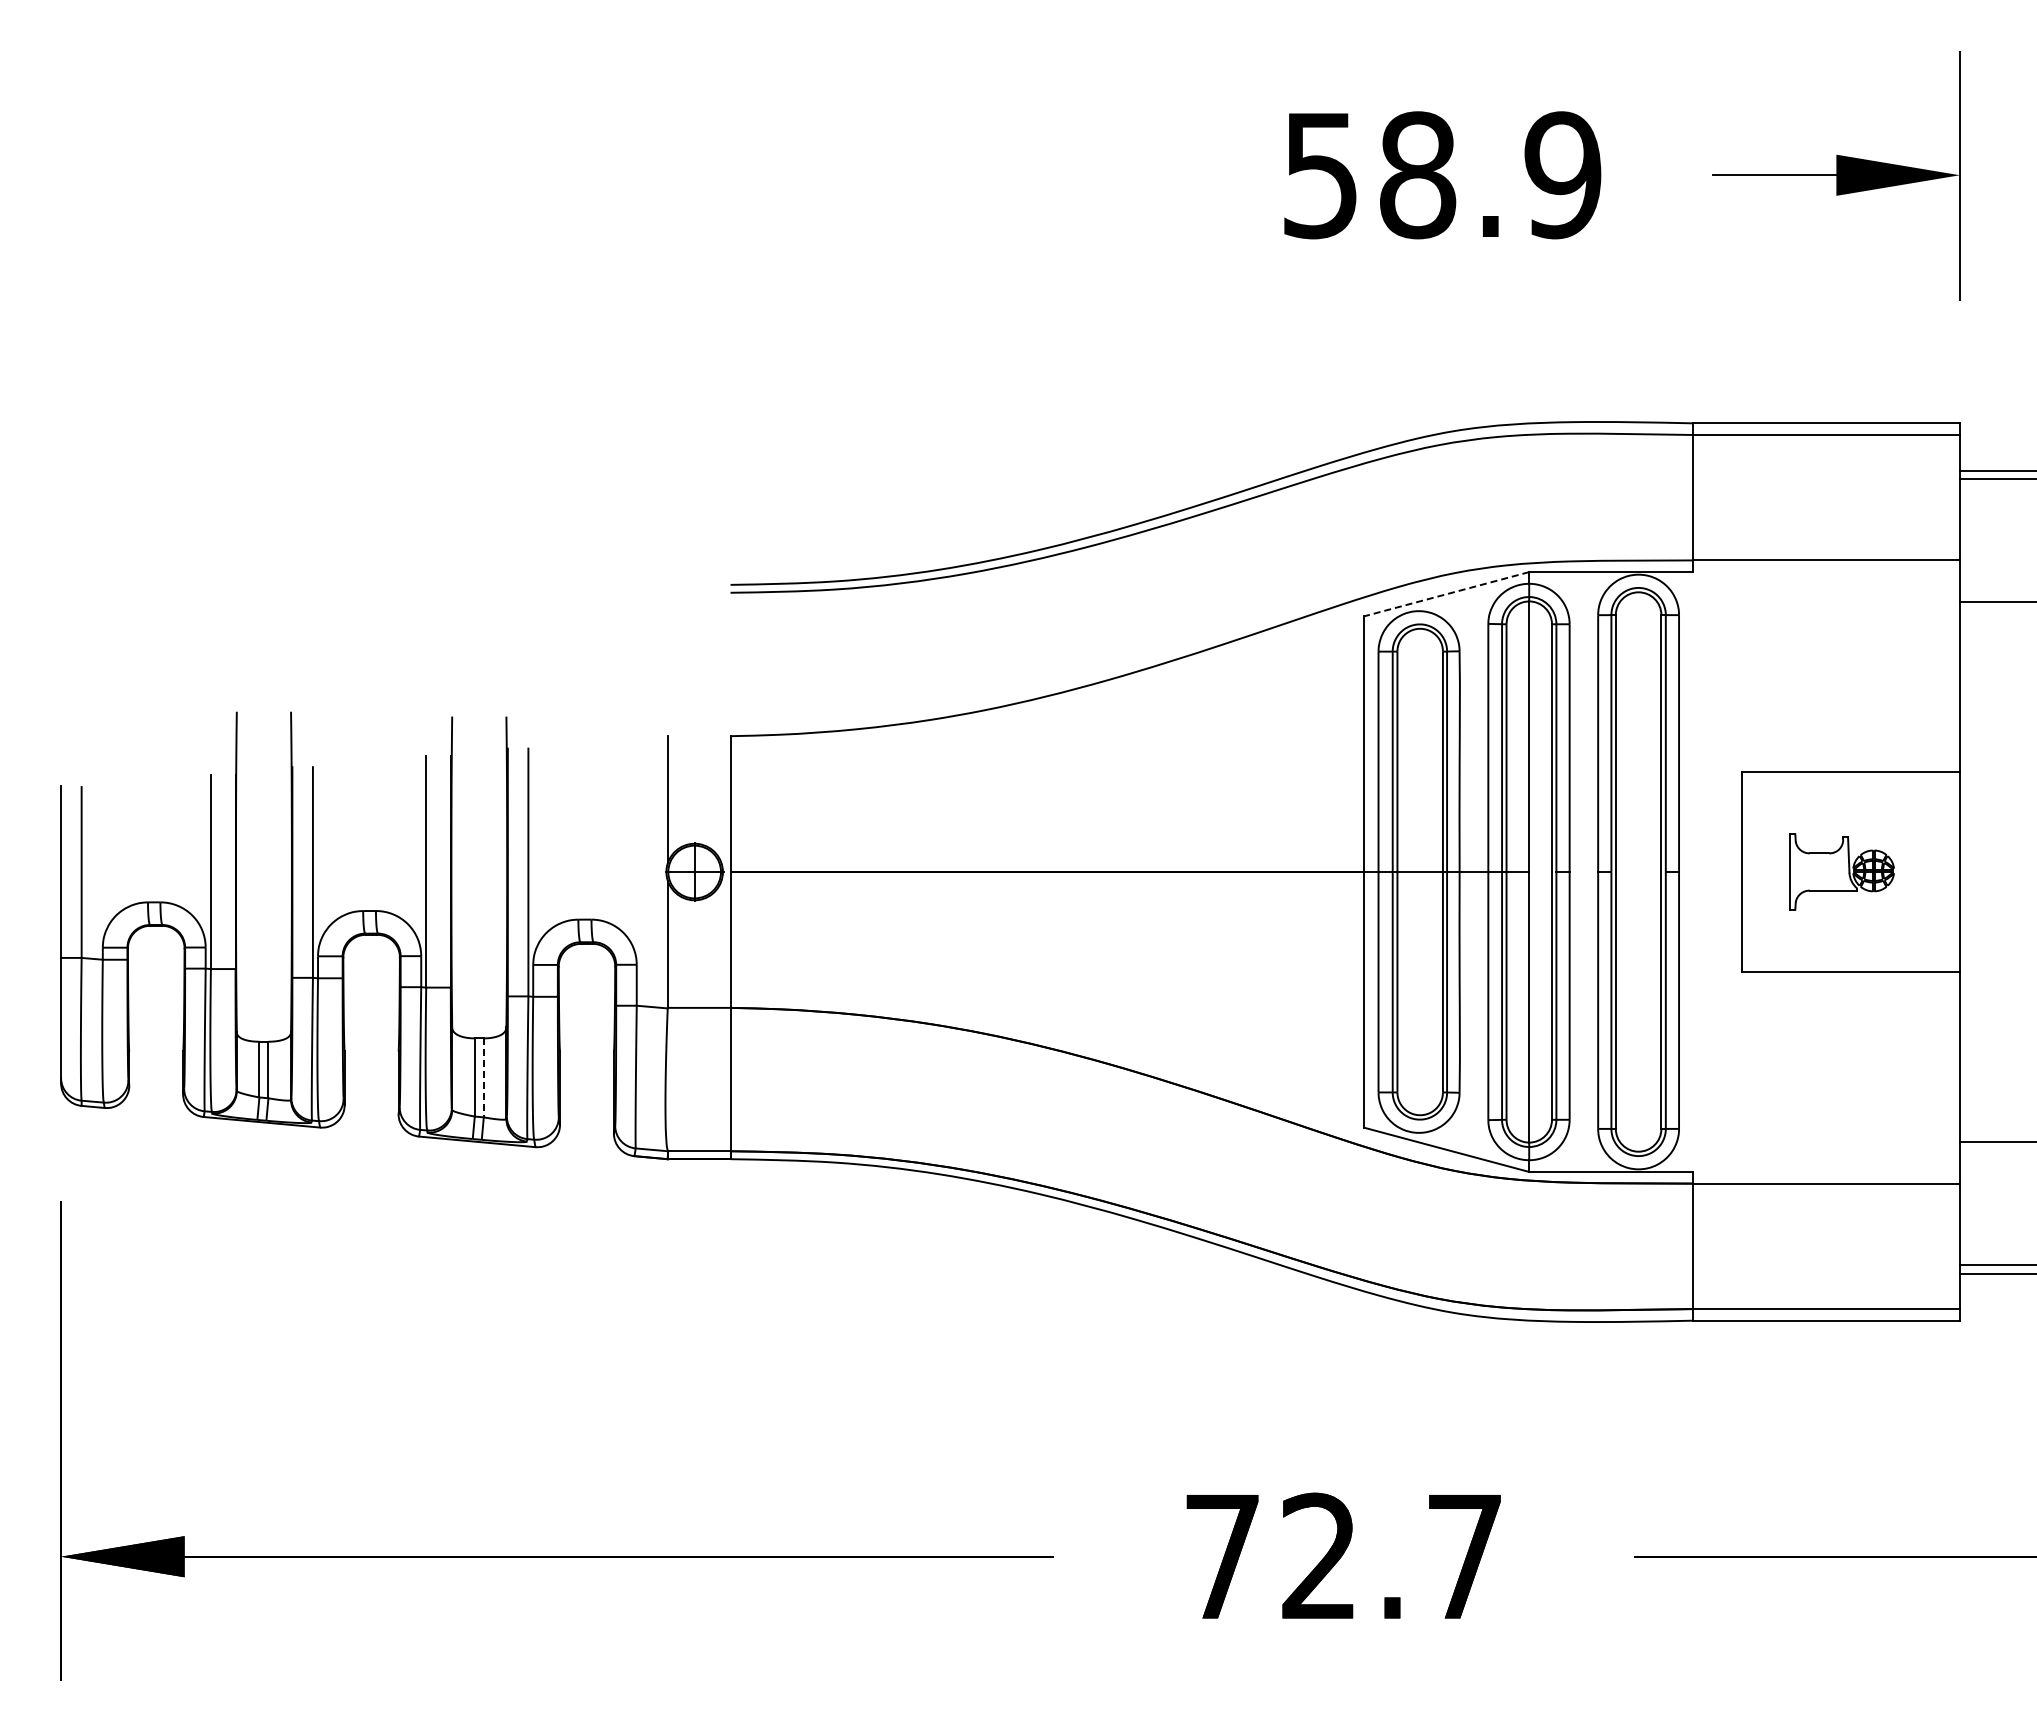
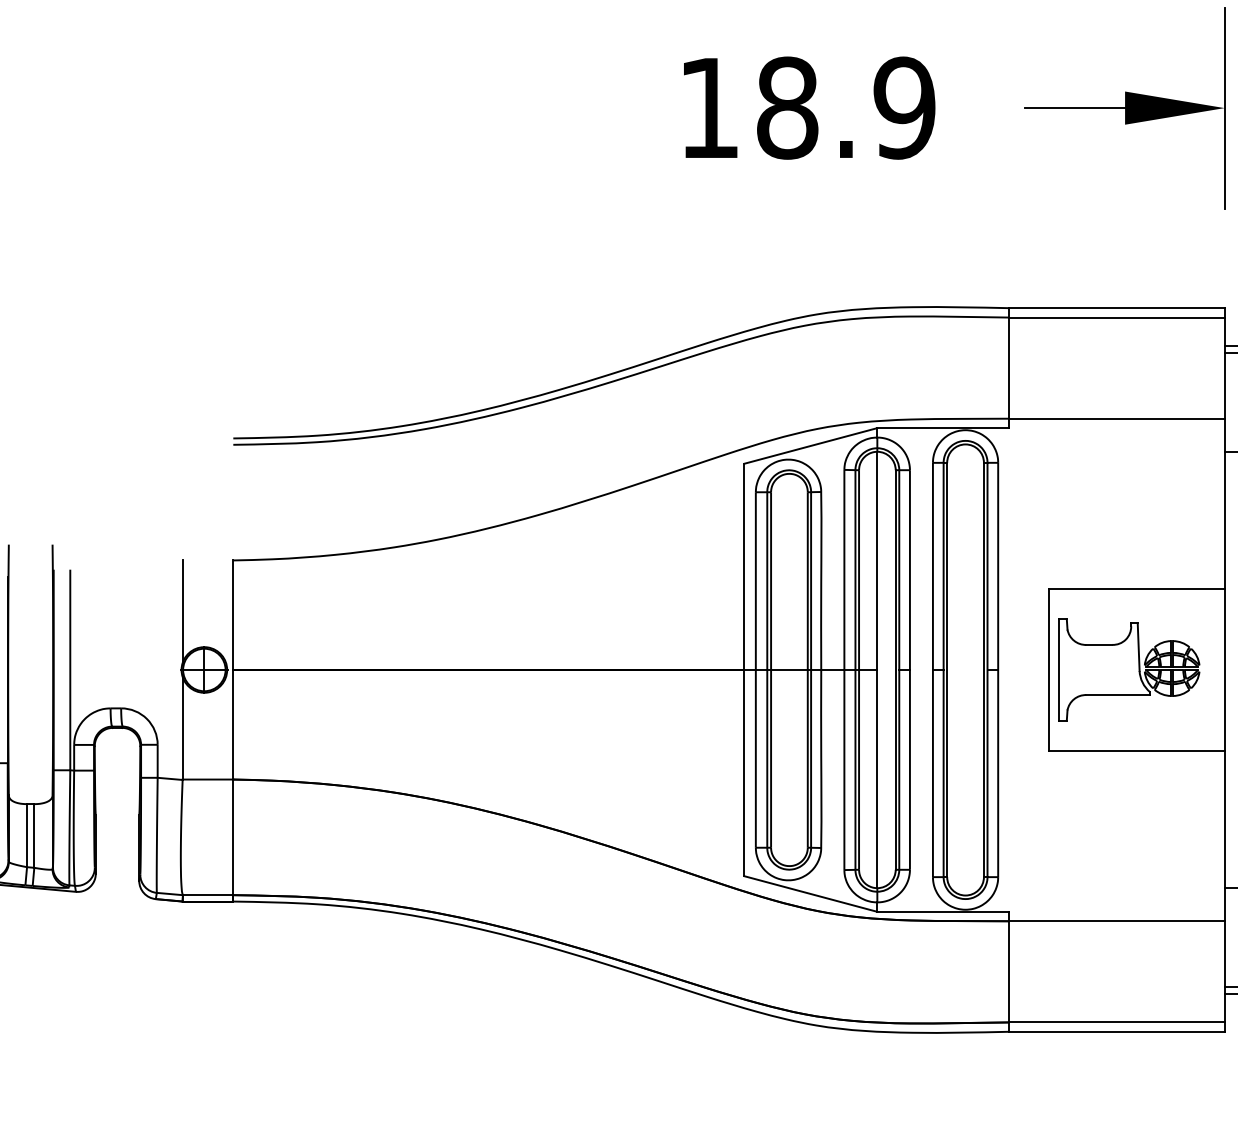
text: (1320, 176) -> (709, 109), 58.9 -> 18.9
line: (1446, 594) -> (810, 446), dashed -> solid
part: (1841, 871) -> (1129, 669), size x1.67
line: (483, 1078) -> (34, 836), dashed -> solid

